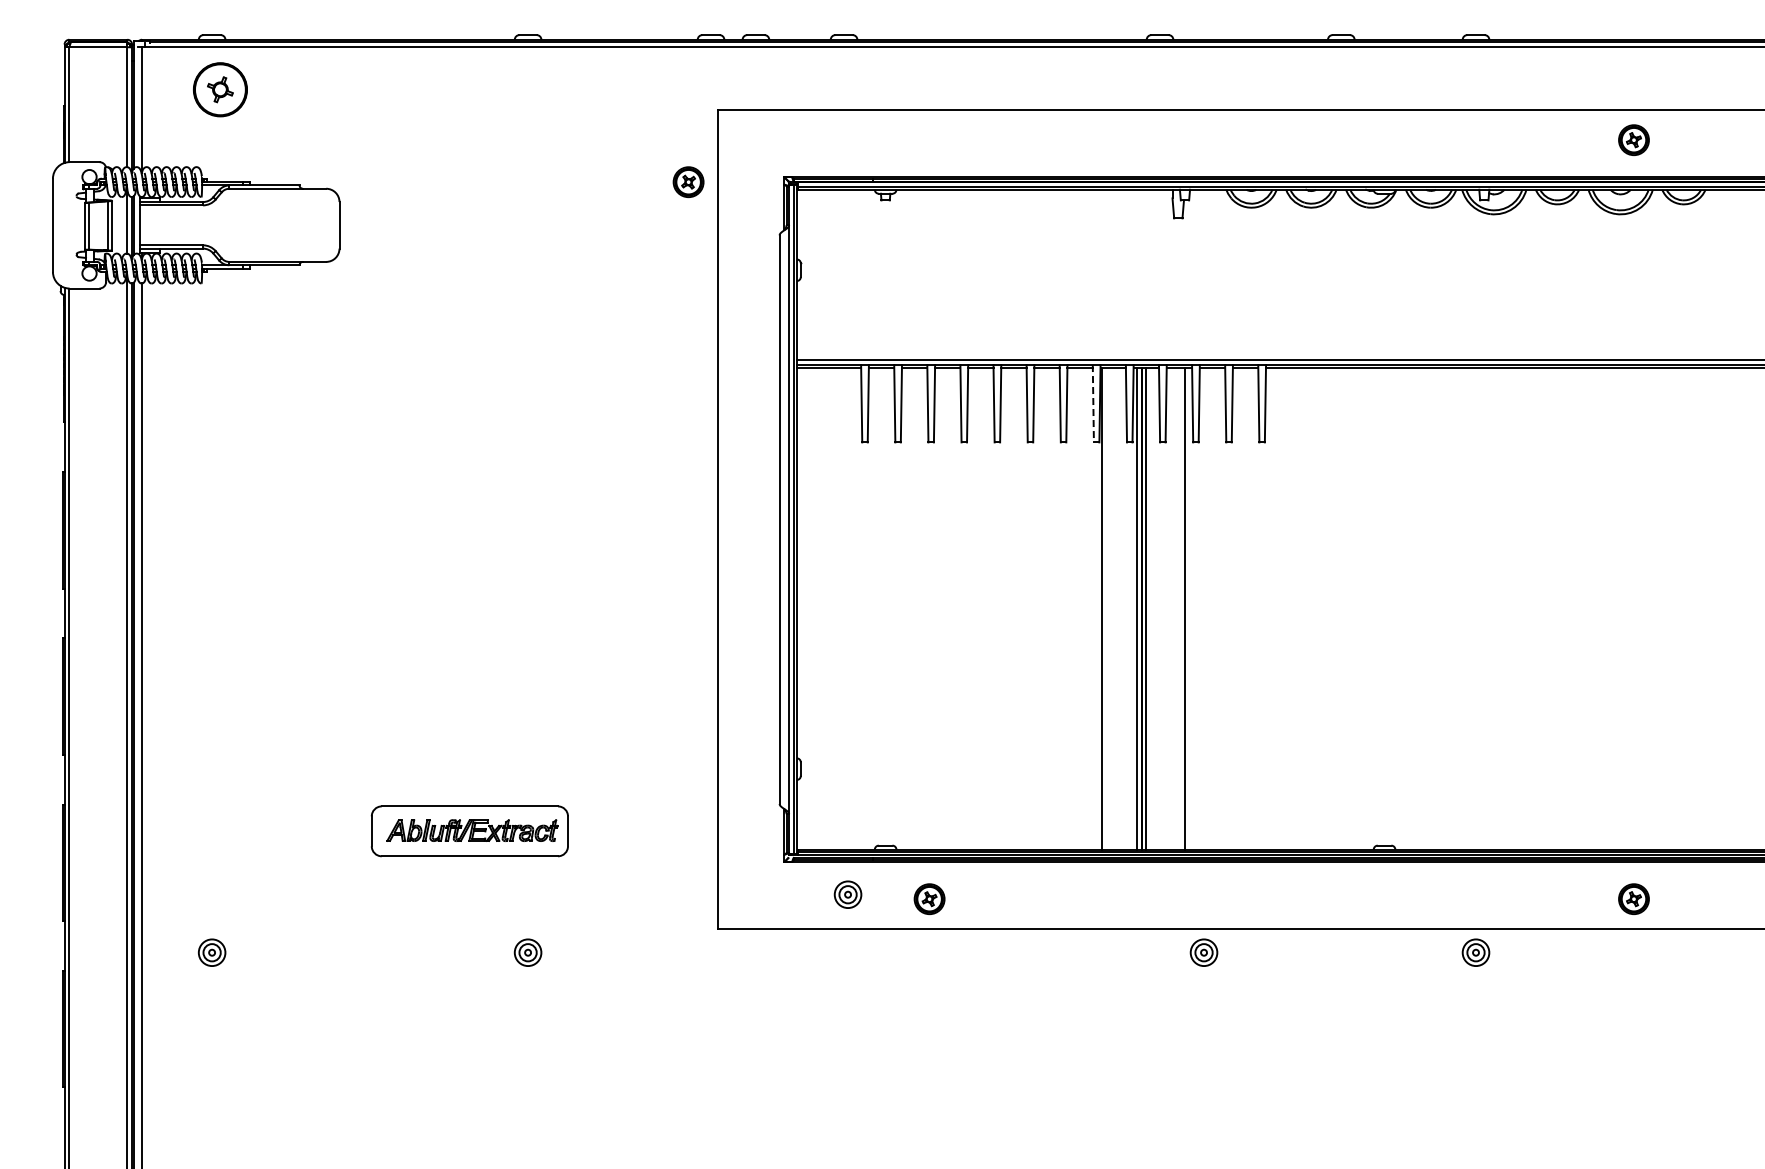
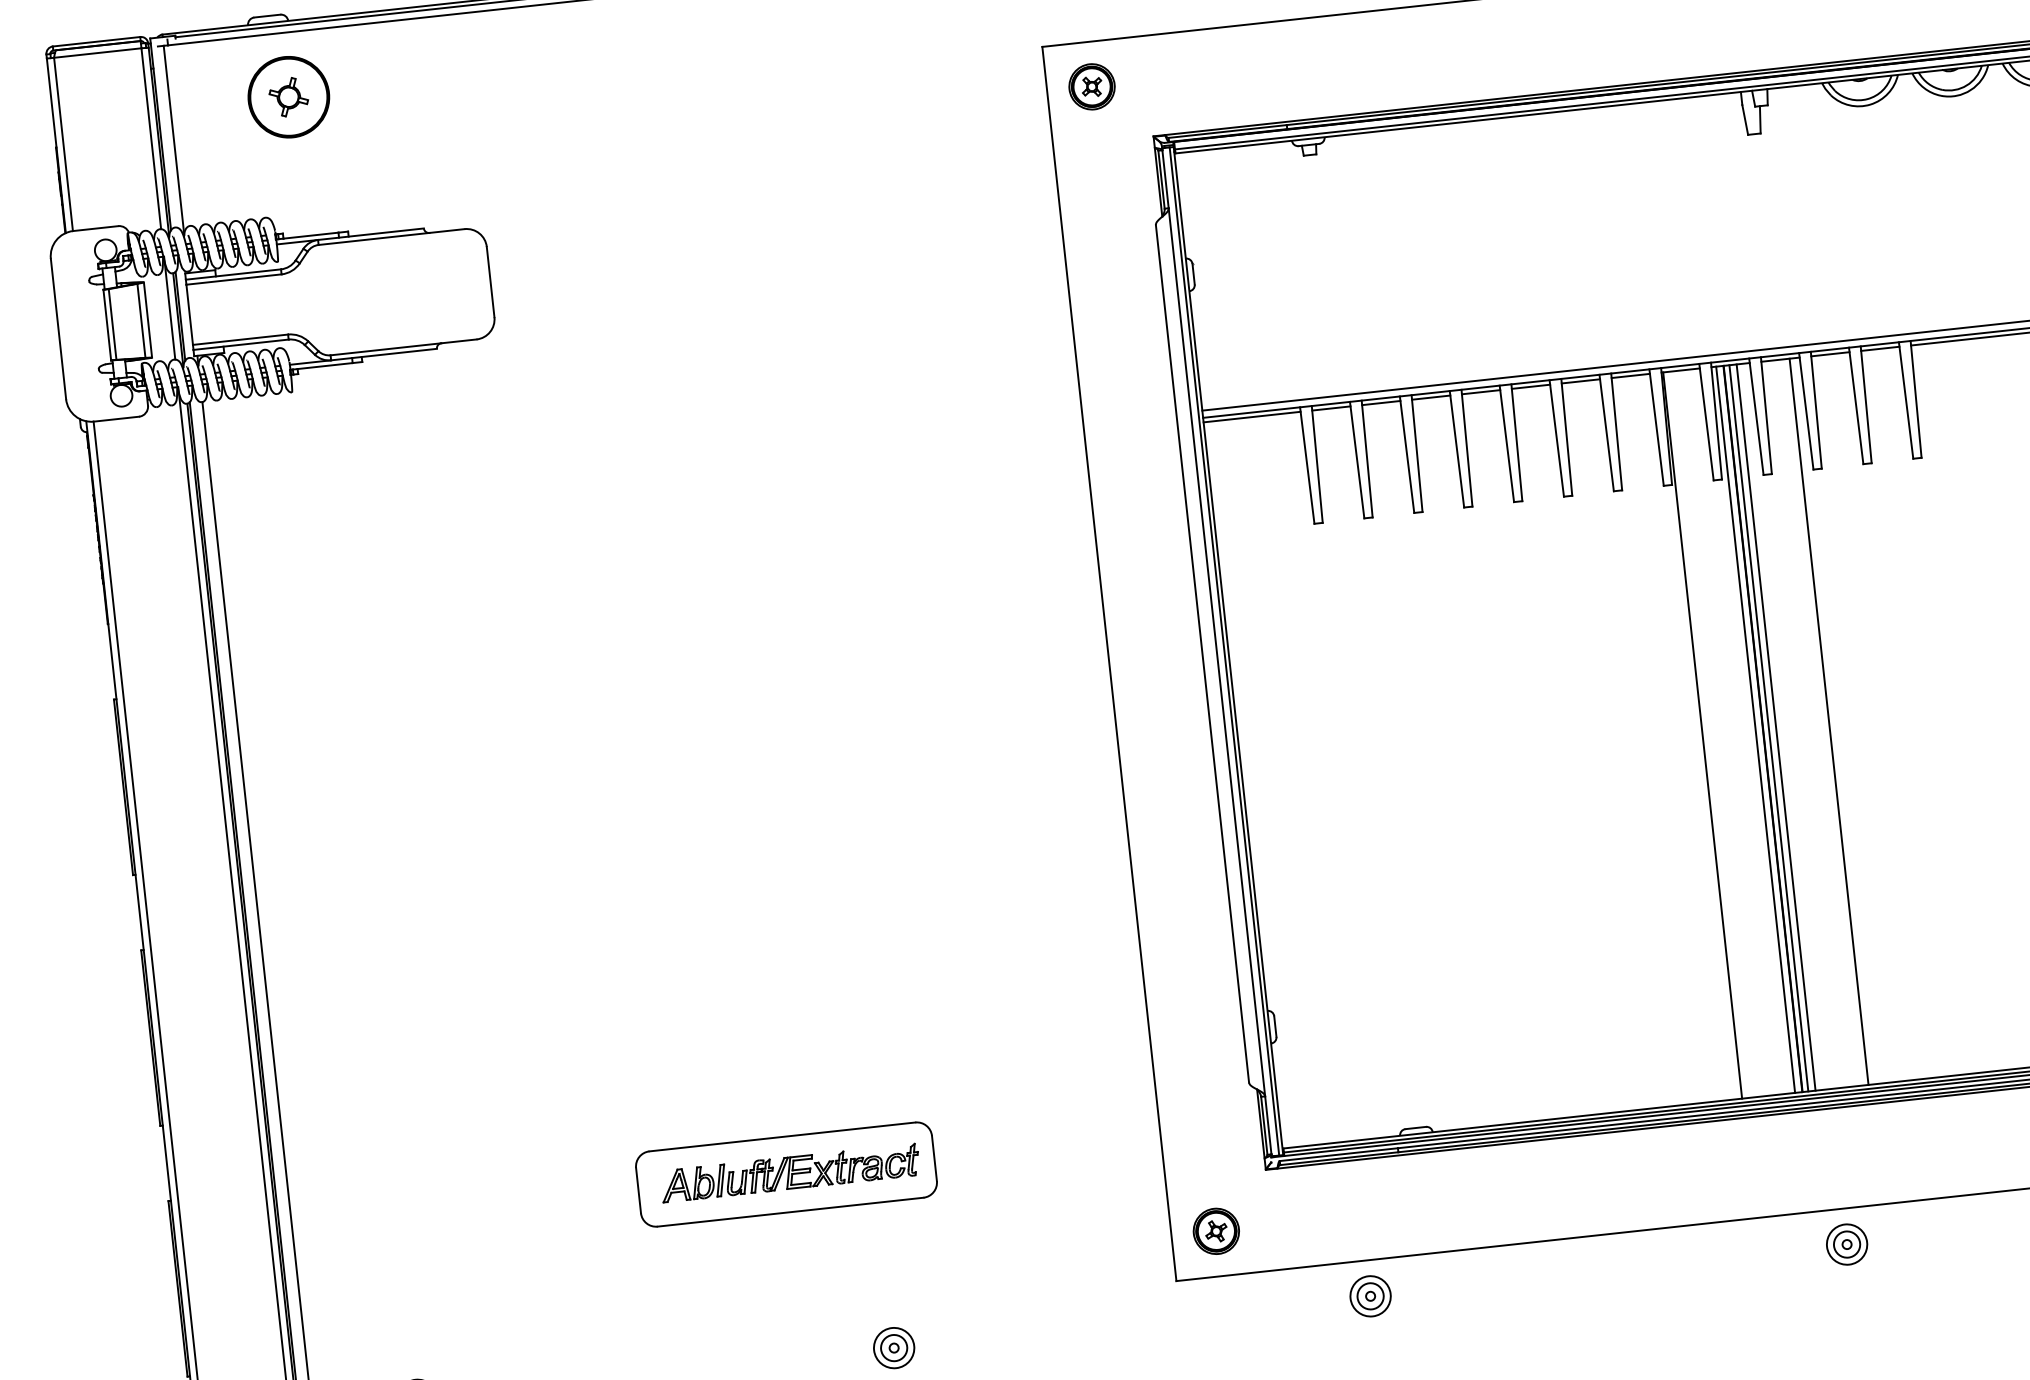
part: (688, 181) -> (1091, 85), moved
line: (1093, 403) -> (1656, 427), dashed -> solid
line: (1150, 608) -> (1776, 727), added
part: (847, 894) -> (1369, 1296), moved
part: (929, 898) -> (1216, 1230), moved
part: (1203, 952) -> (1846, 1244), moved

